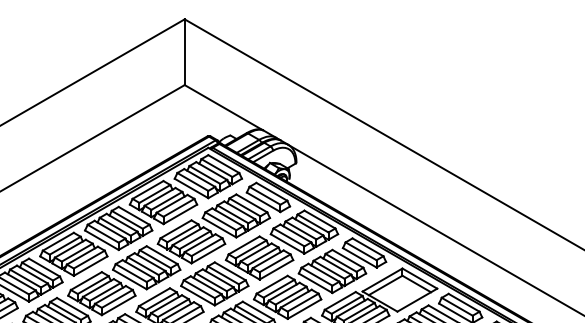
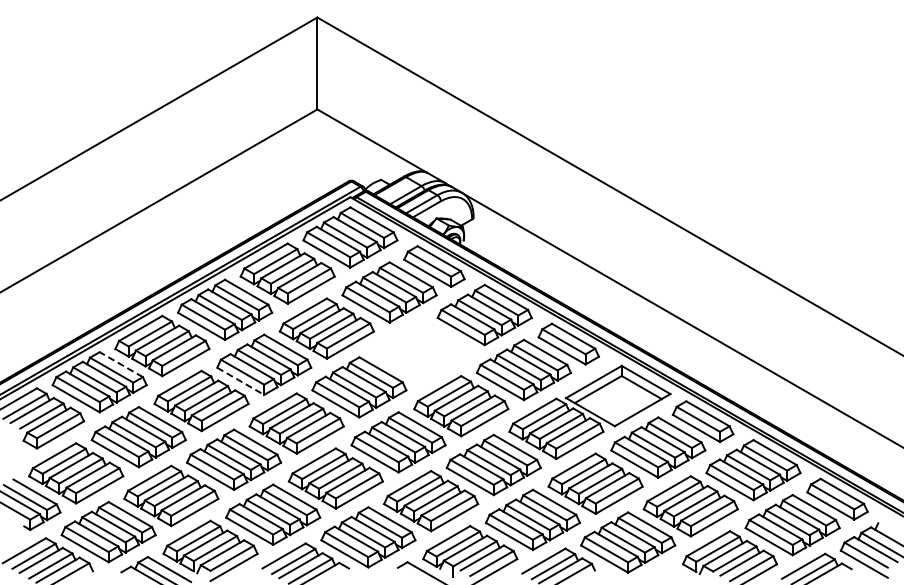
part: (259, 258) -> (422, 351), removed
line: (44, 267) -> (121, 364), solid -> dashed
line: (130, 279) -> (241, 381), solid -> dashed

